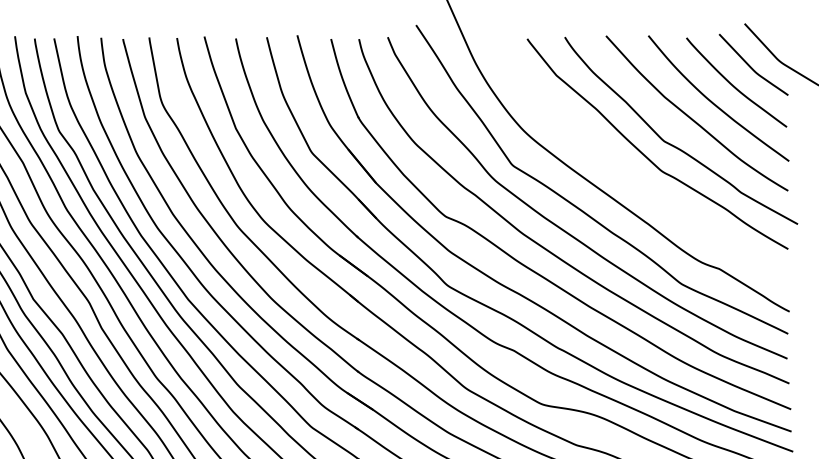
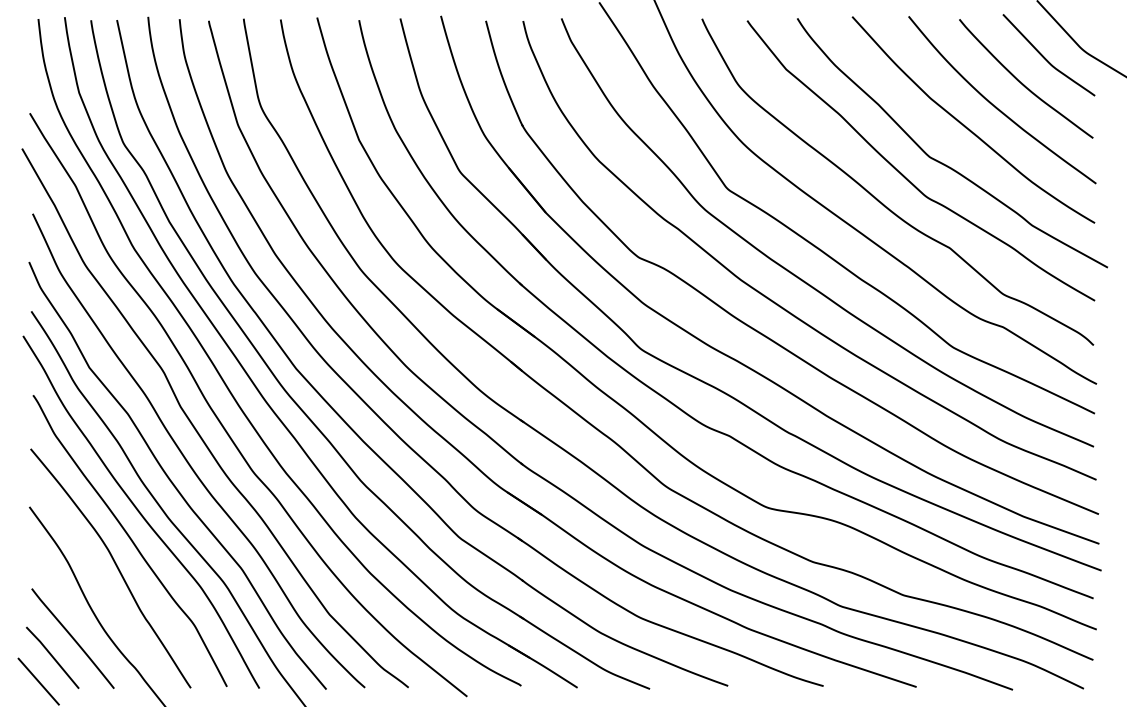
curve: (628, 175) -> (882, 202), added

